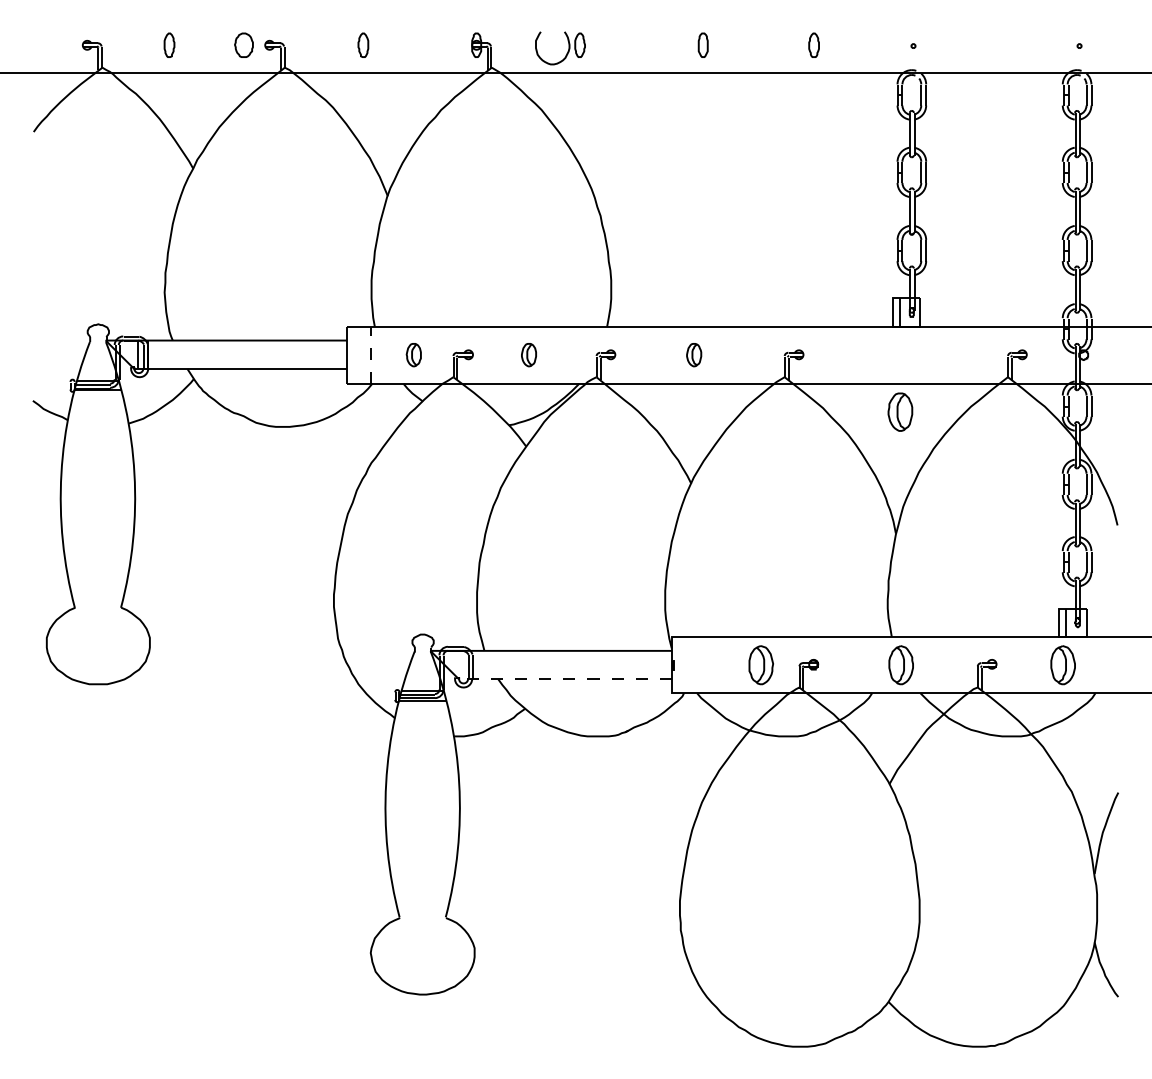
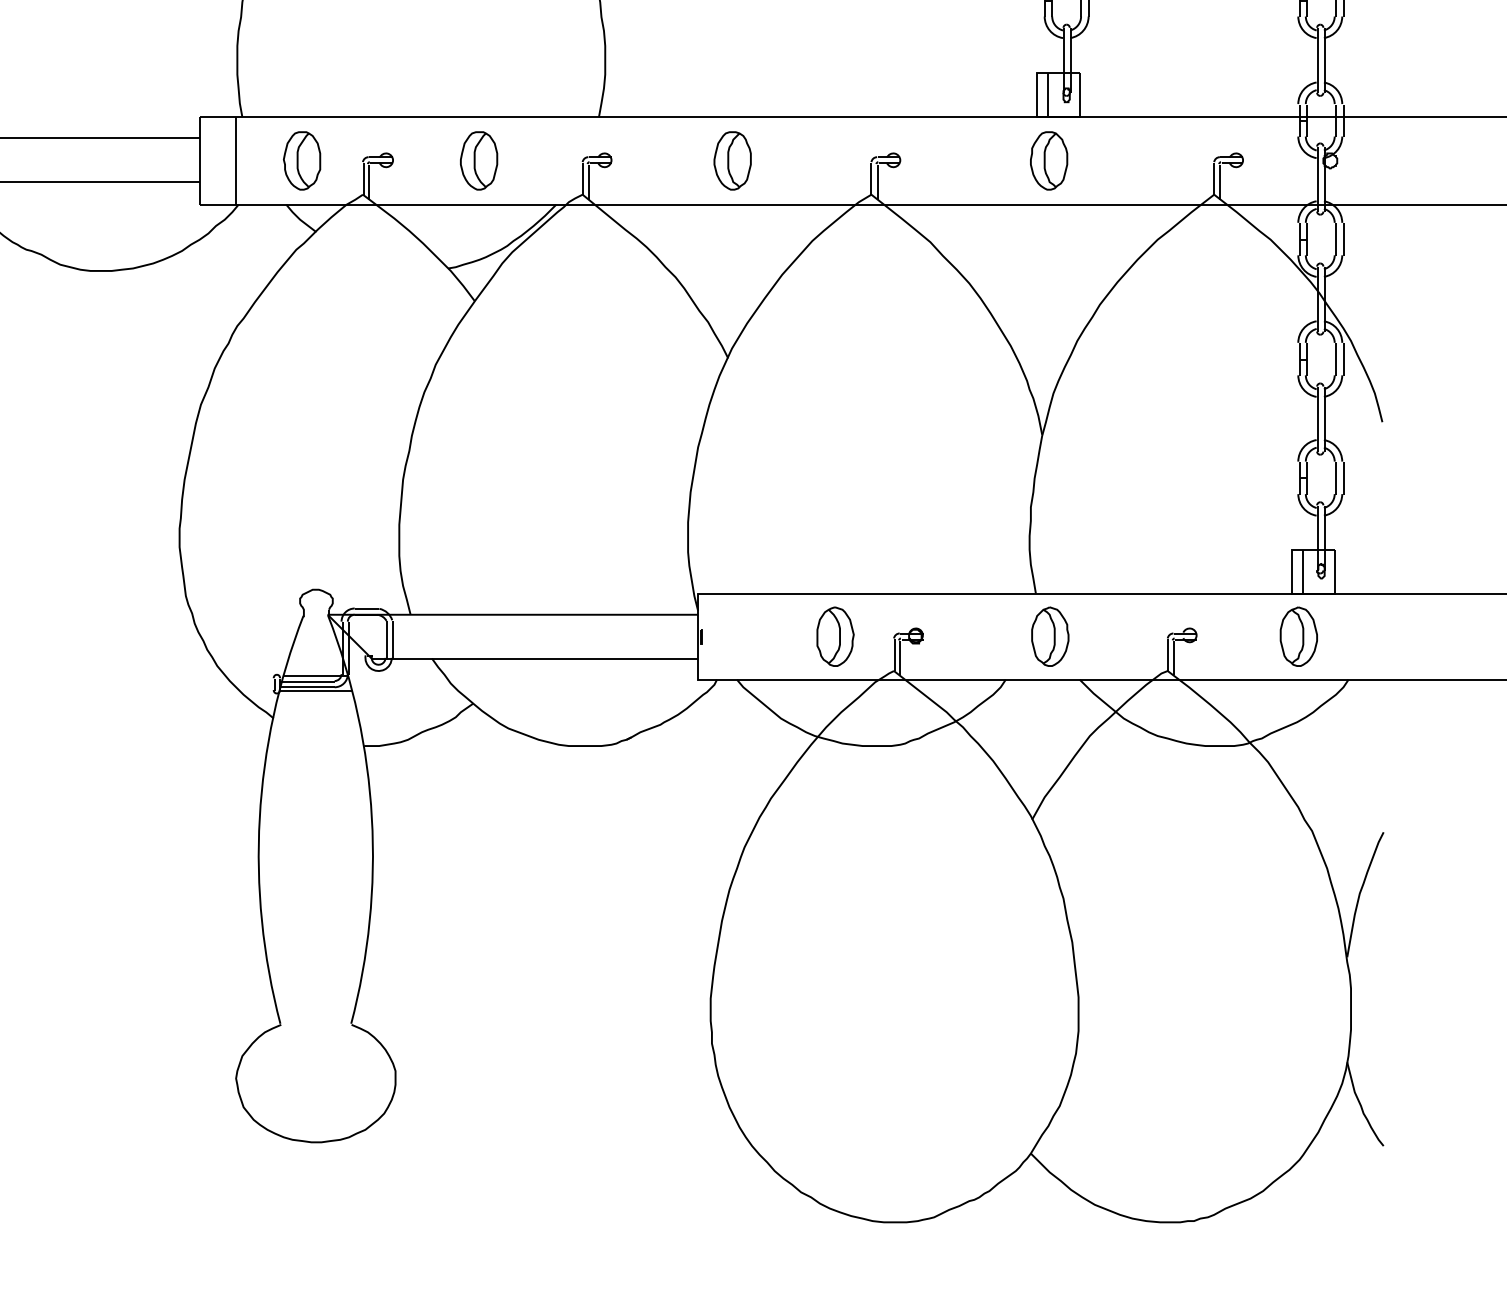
part: (413, 354) -> (301, 159), size x1.67
part: (528, 354) -> (478, 159), size x1.67
part: (693, 354) -> (731, 159), size x1.67
line: (370, 355) -> (235, 161), dashed -> solid
part: (900, 411) -> (1049, 159), moved
line: (564, 679) -> (533, 658), dashed -> solid

